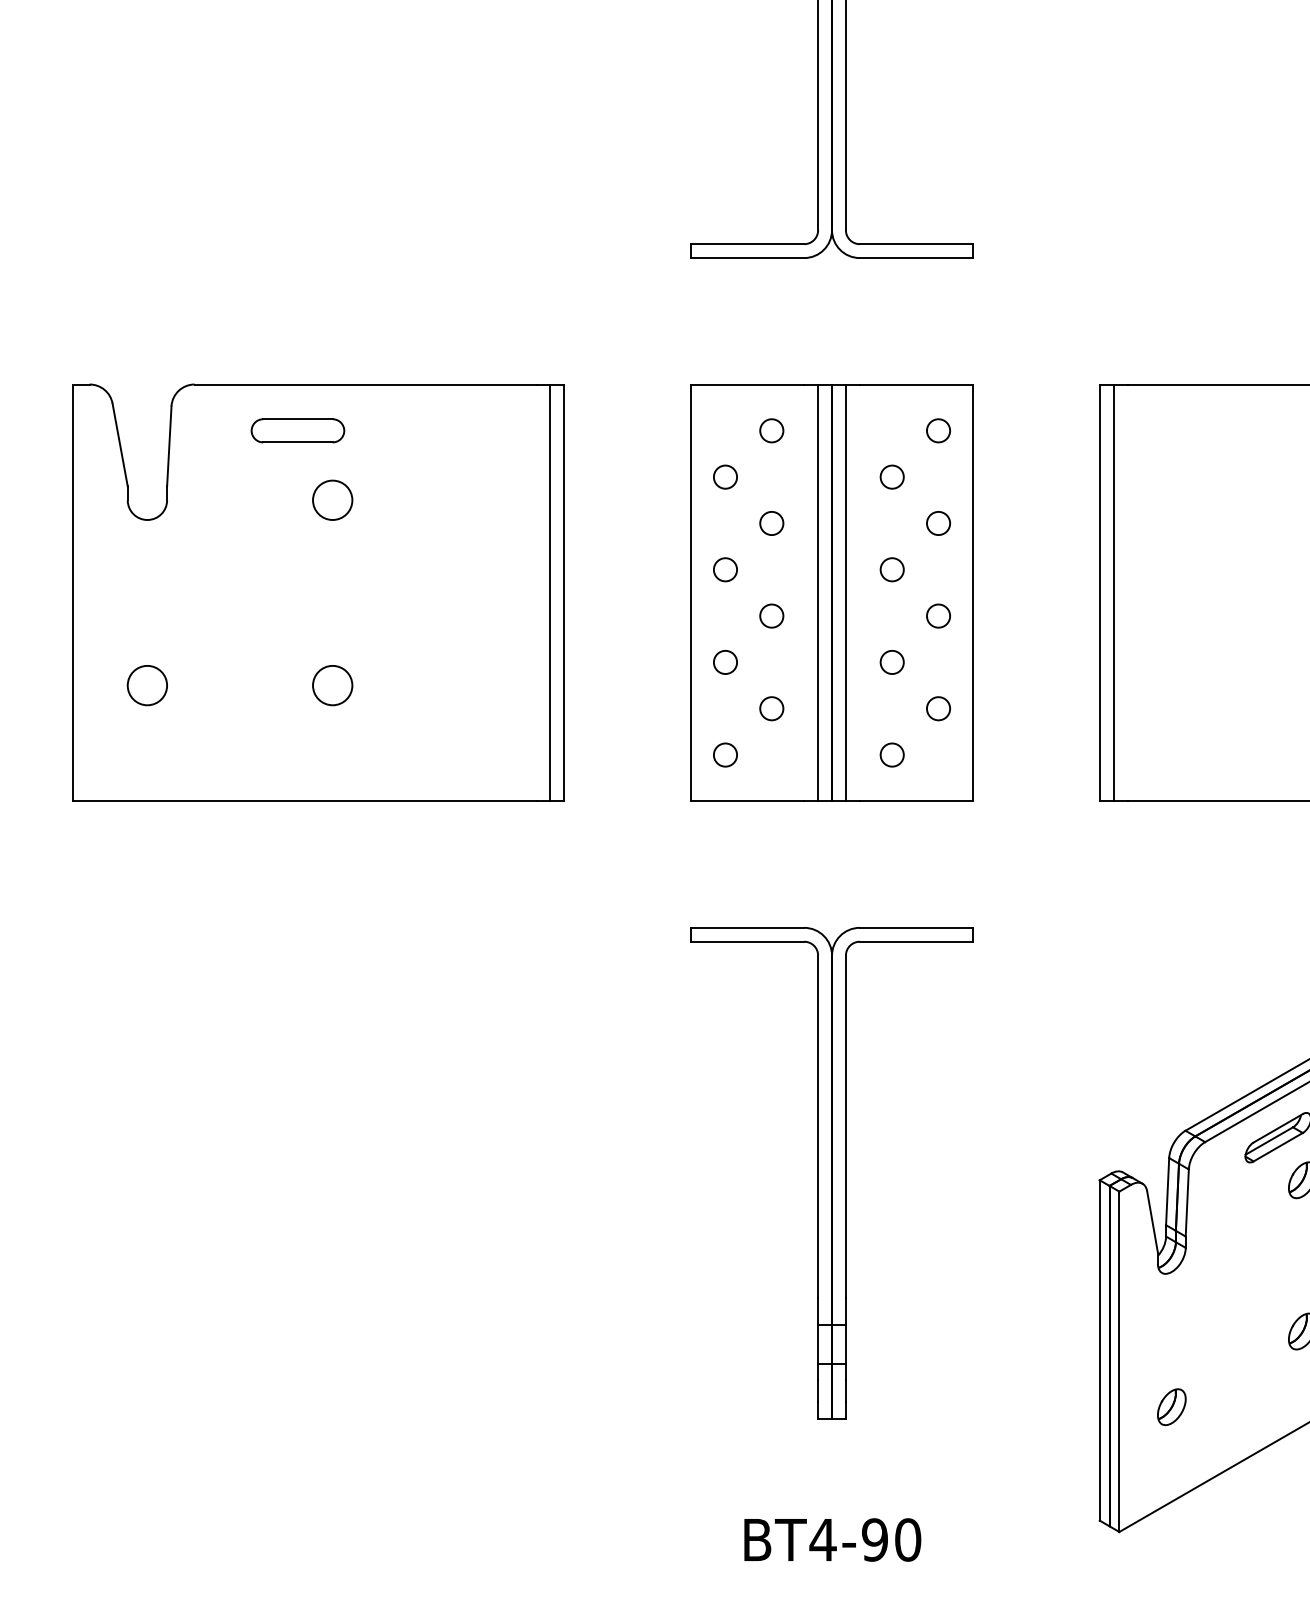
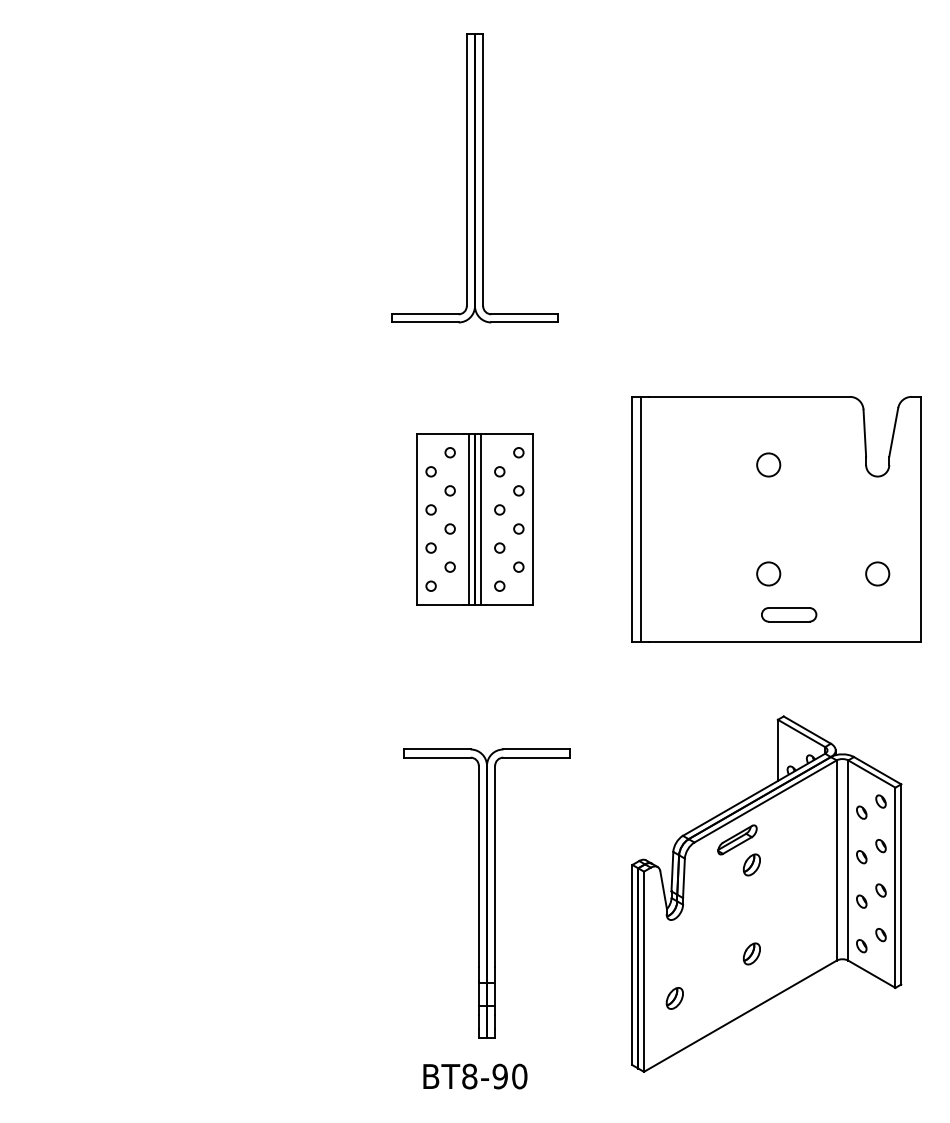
part: (319, 592) -> (173, 519), removed
part: (831, 592) -> (474, 519), size x0.7
part: (831, 1172) -> (486, 893), moved
text: (822, 1539) -> (469, 1076), BT4-90 -> BT8-90

